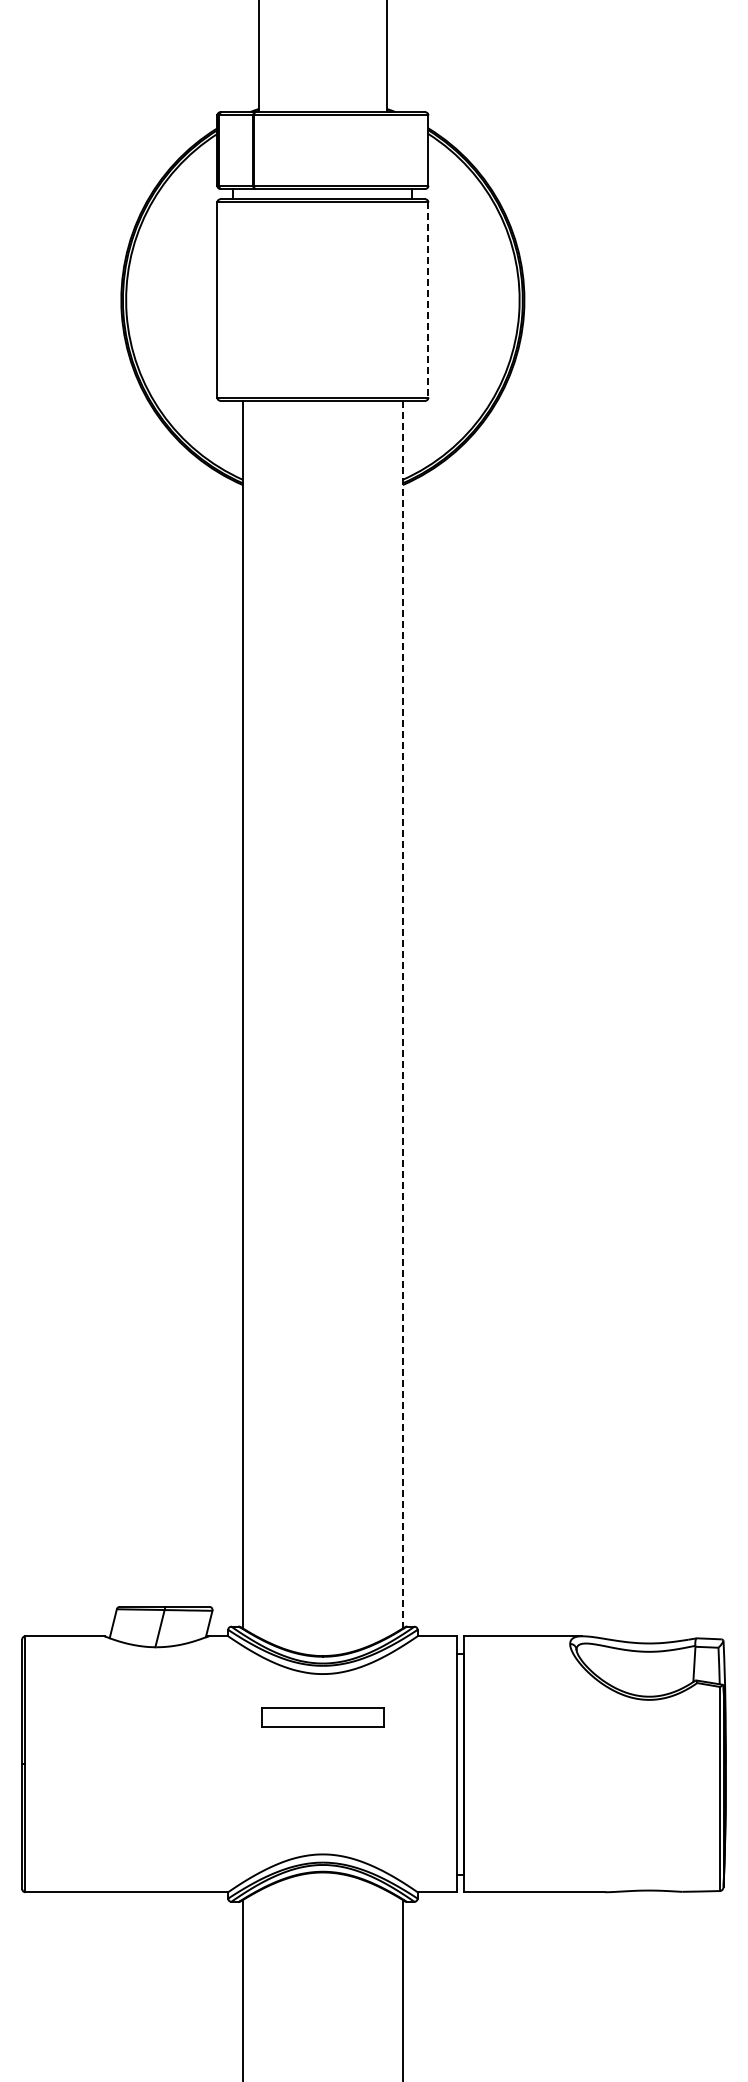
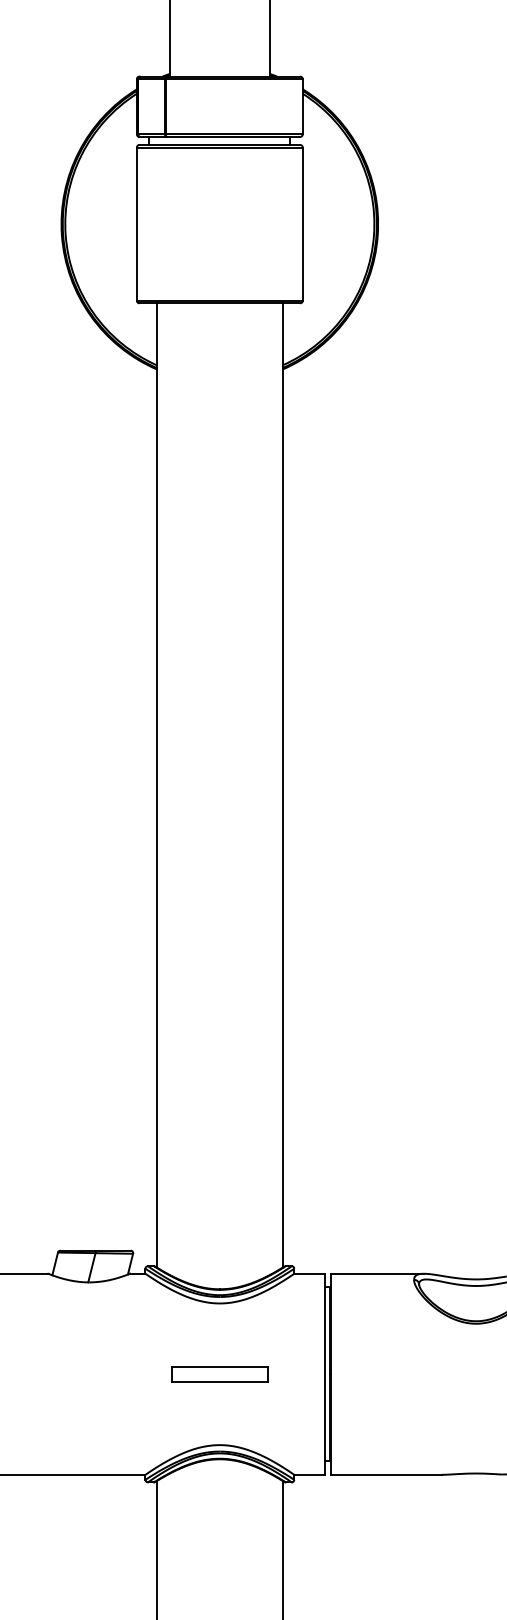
line: (428, 300) -> (302, 224), dashed -> solid
line: (402, 1014) -> (282, 785), dashed -> solid
part: (322, 1717) -> (219, 1374), moved

